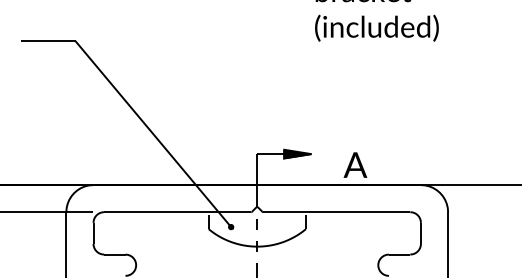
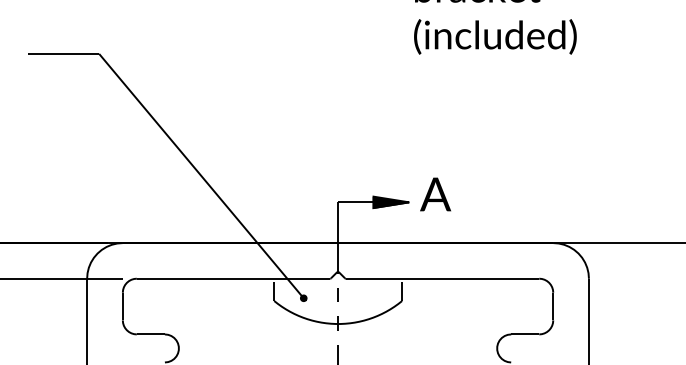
text: (355, 164) -> (435, 193), moved

